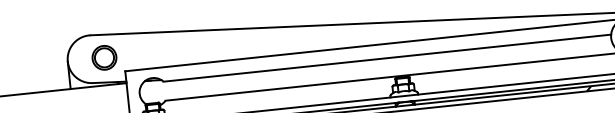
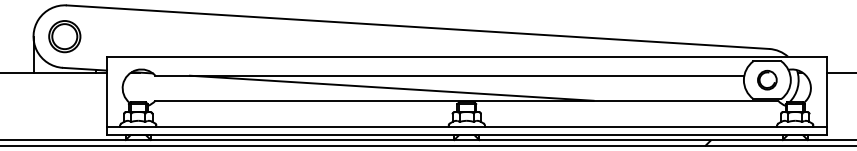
part: (104, 57) -> (64, 36), moved
line: (343, 71) -> (391, 87), added

